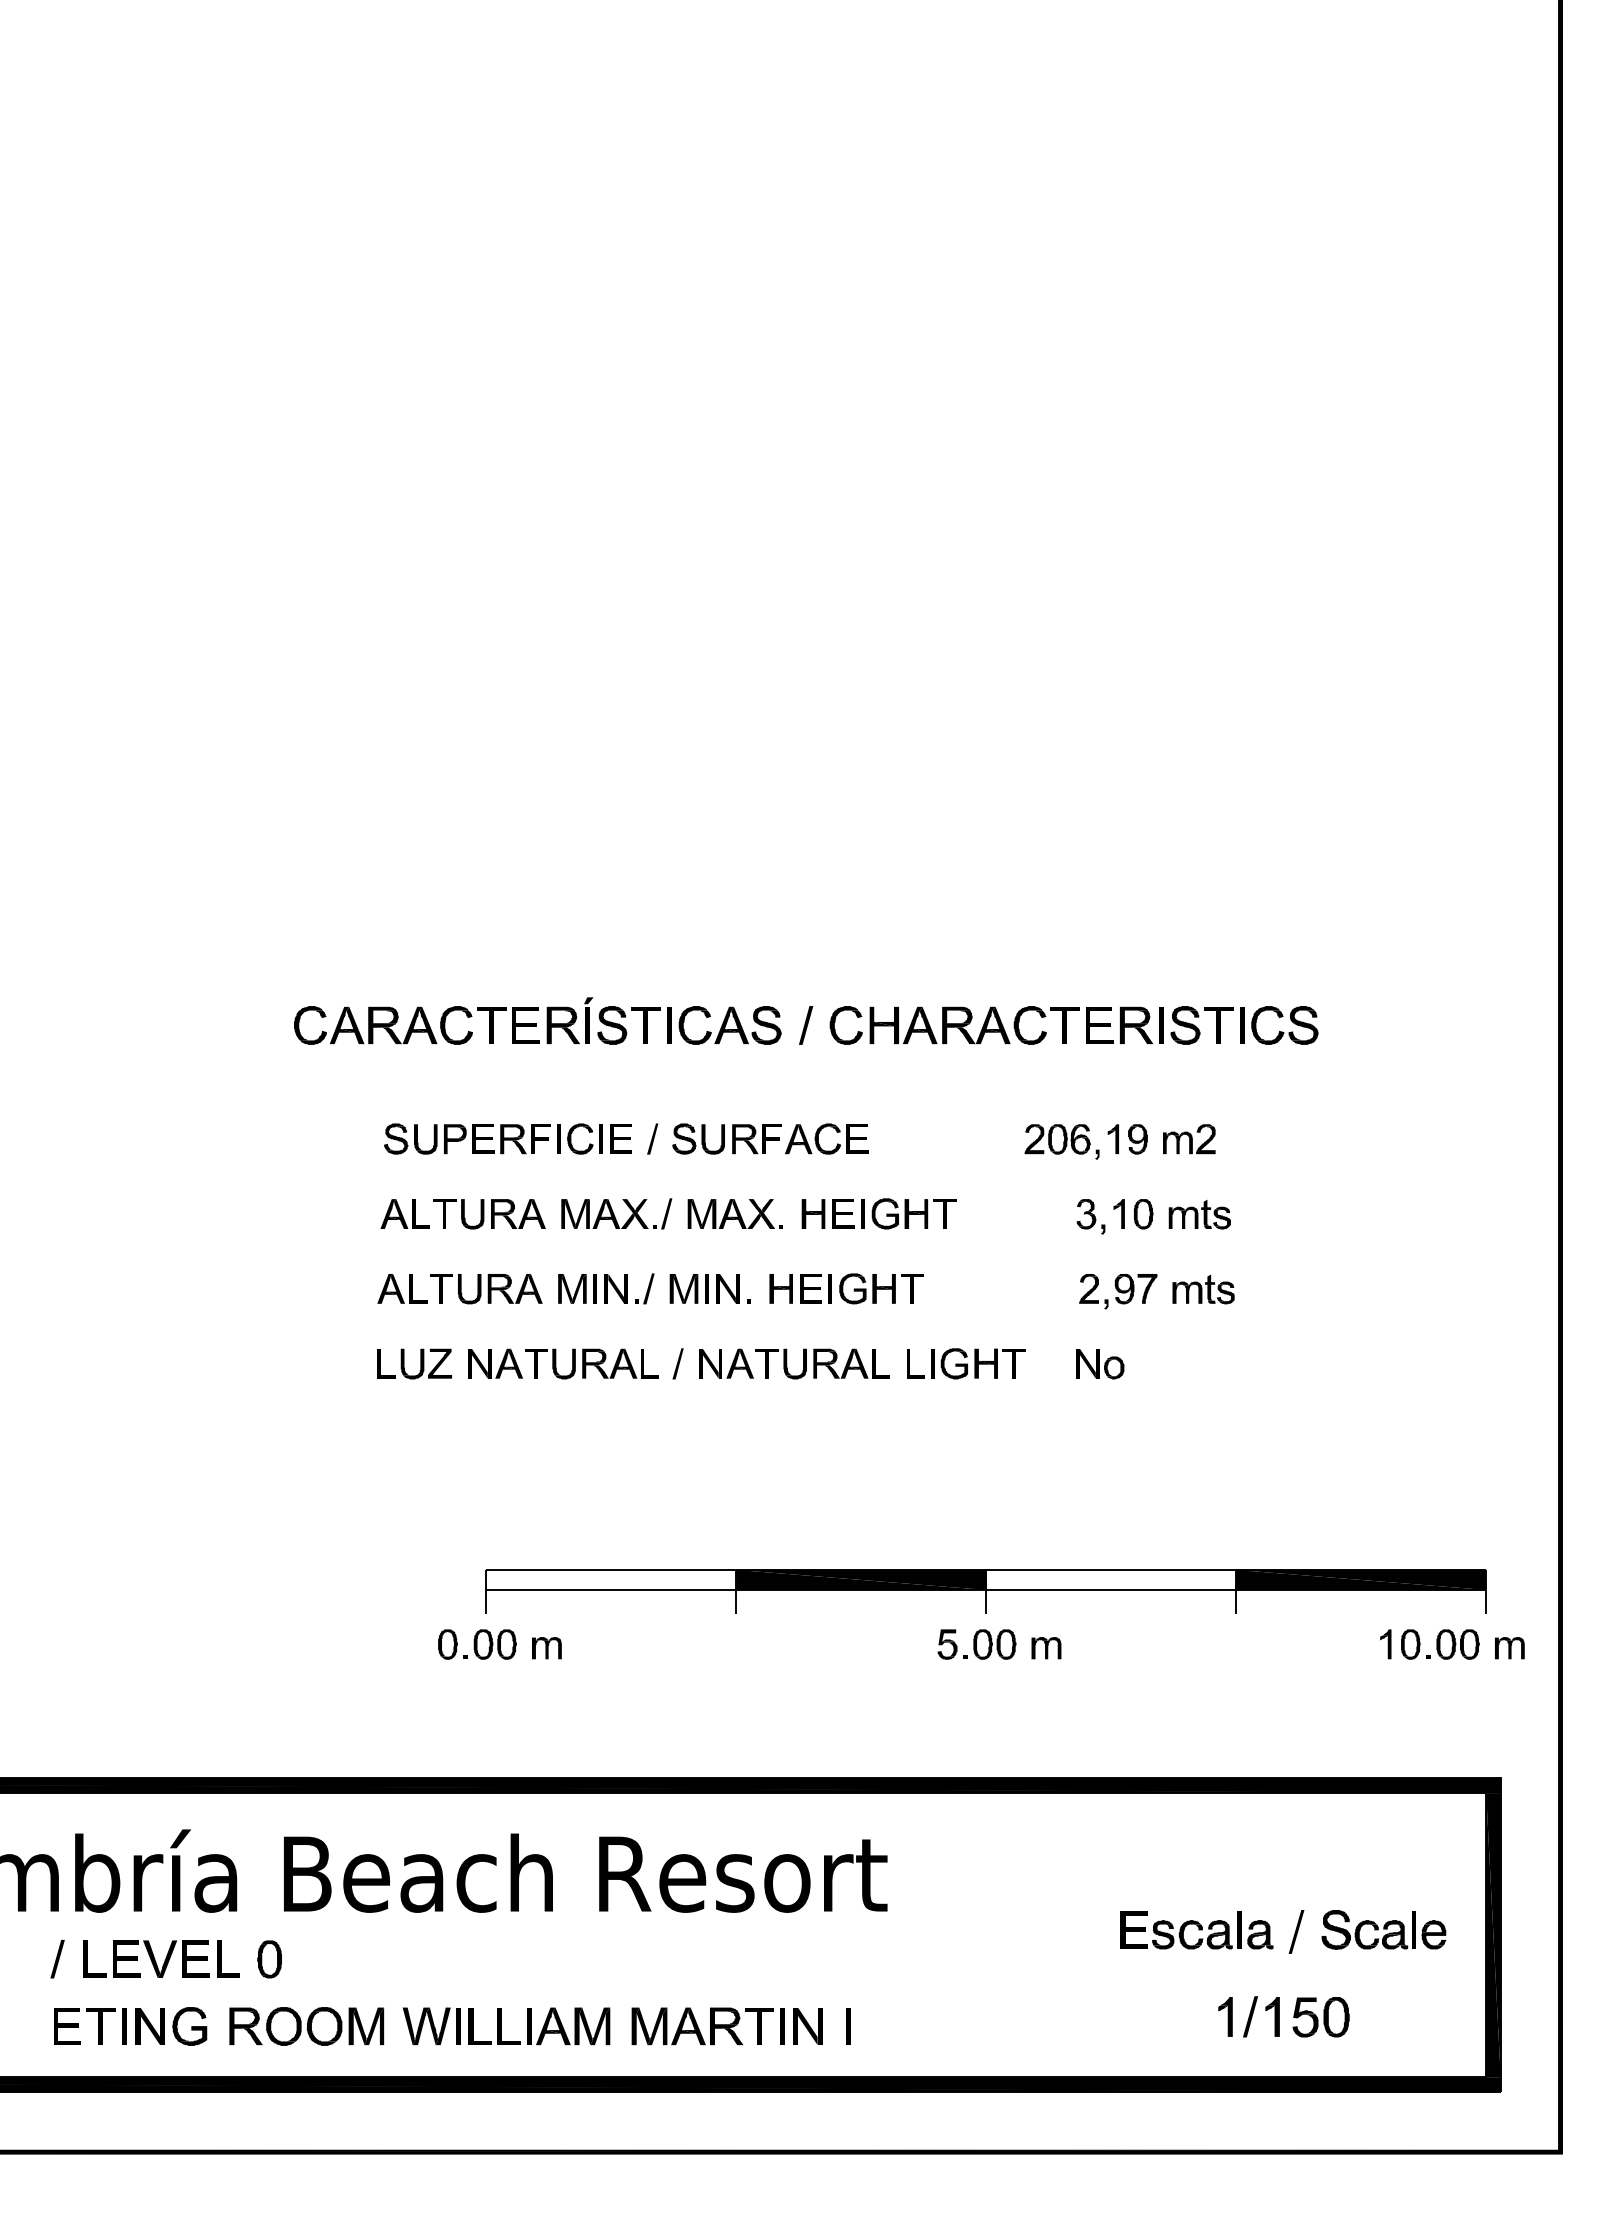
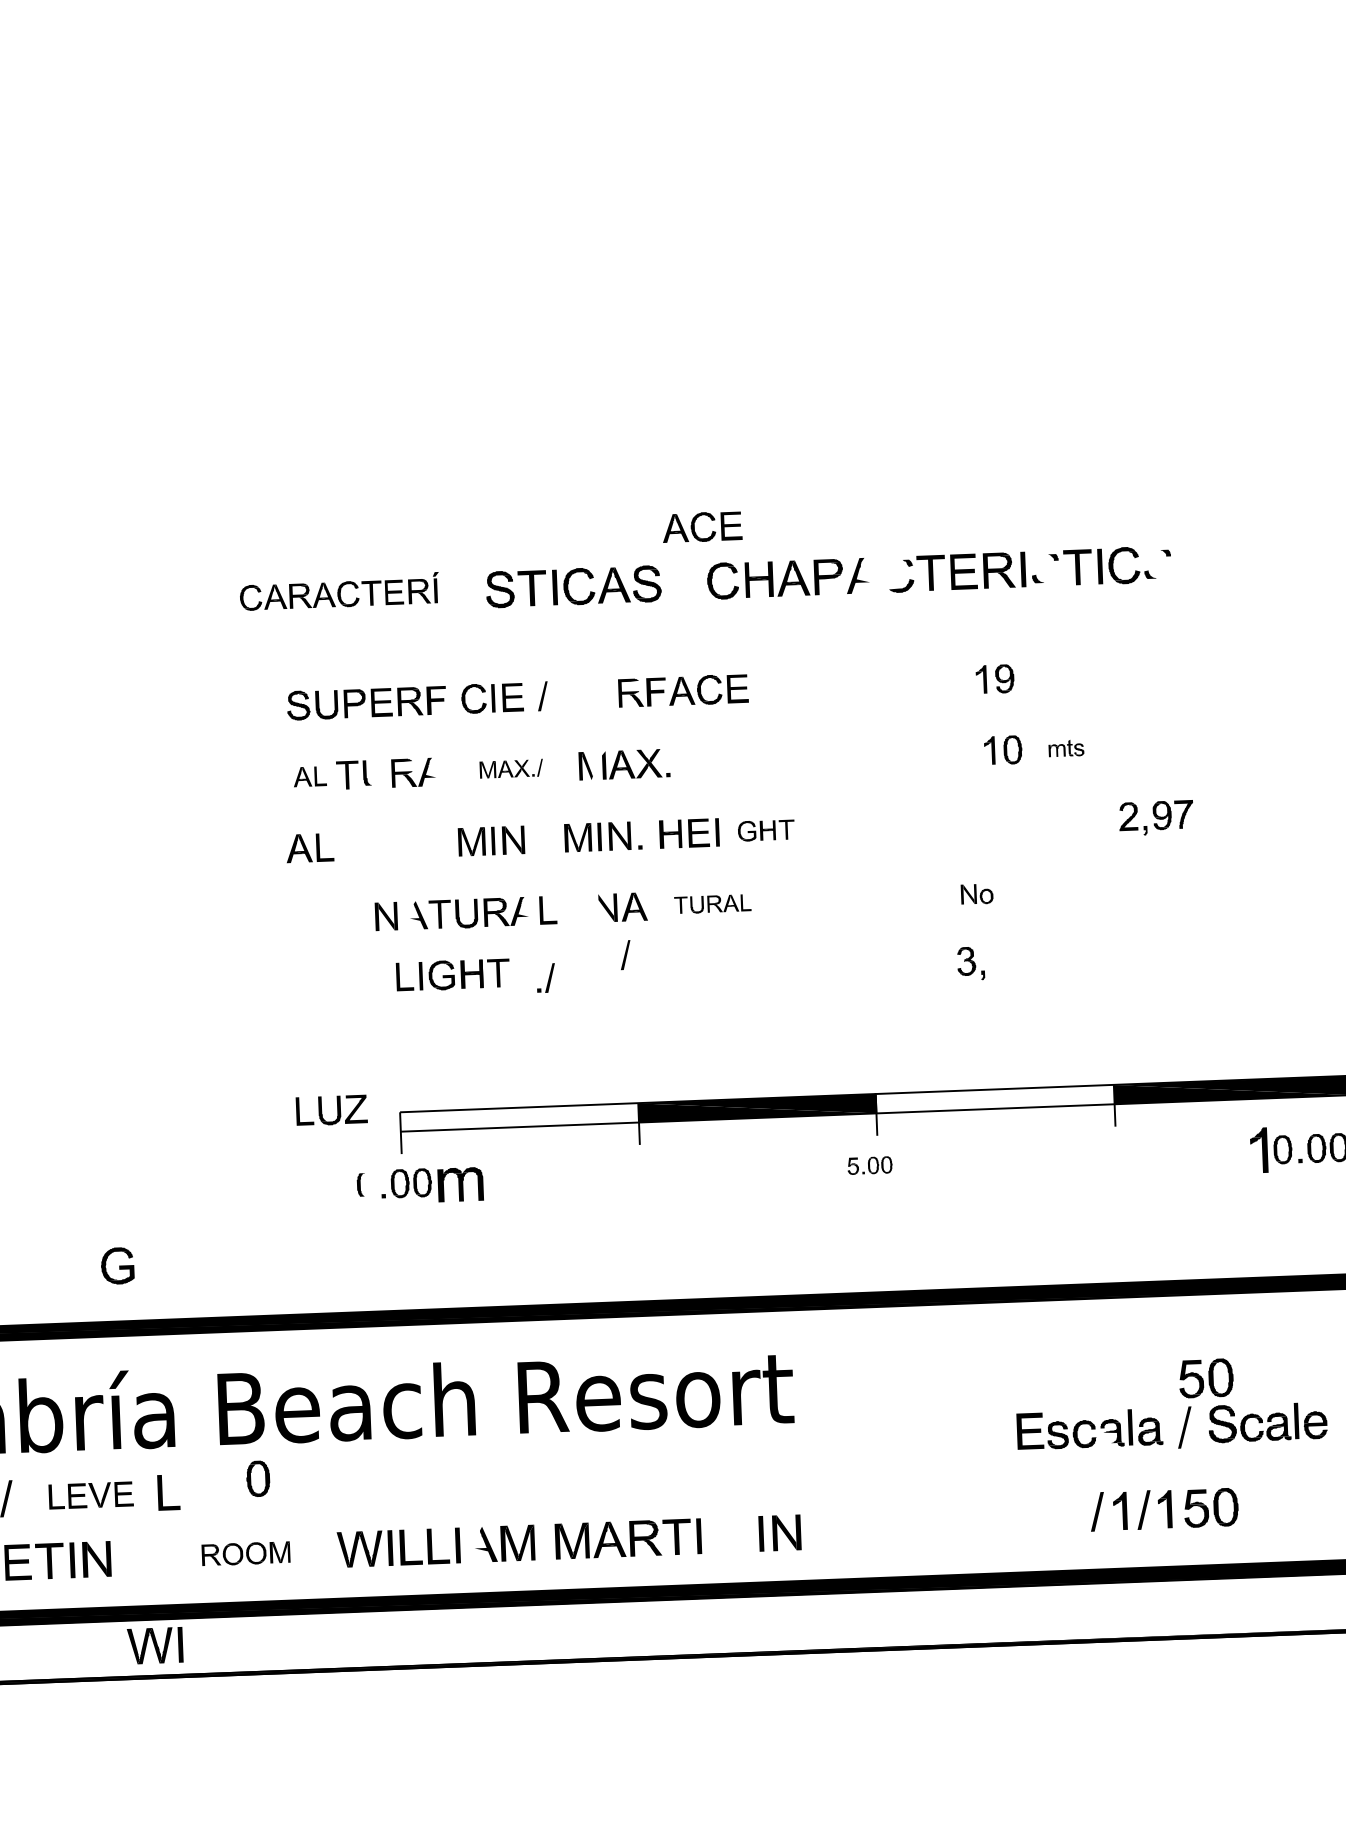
part: (818, 967) -> (694, 526), added
part: (443, 1020) -> (339, 591), size x0.7
fill: (1027, 1023) -> (895, 572), removed
line: (806, 1025) -> (685, 582), removed
fill: (998, 1025) -> (867, 575), removed
fill: (1185, 1025) -> (1045, 568), removed
fill: (1303, 1025) -> (1158, 564), removed
fill: (964, 1035) -> (835, 586), removed
fill: (750, 1131) -> (635, 685), removed
part: (698, 1138) -> (586, 694), removed
fill: (558, 1139) -> (453, 700), removed
part: (1189, 1139) -> (1053, 677), removed
part: (1061, 1141) -> (932, 683), removed
fill: (509, 1206) -> (408, 765), removed
part: (404, 1213) -> (309, 776), size x0.7
part: (616, 1213) -> (511, 768), size x0.6
part: (878, 1213) -> (760, 758), removed
fill: (473, 1214) -> (375, 774), removed
fill: (535, 1214) -> (434, 772), removed
fill: (708, 1214) -> (598, 766), removed
part: (1199, 1214) -> (1066, 748), size x0.6
part: (1090, 1216) -> (970, 963), moved
part: (644, 1288) -> (545, 977), moved
part: (881, 1288) -> (766, 830), size x0.7
part: (486, 1289) -> (390, 845), removed
part: (1203, 1289) -> (1072, 819), removed
part: (1118, 1291) -> (1156, 818), moved
part: (414, 1363) -> (331, 1110), moved
fill: (505, 1363) -> (410, 915), removed
fill: (627, 1363) -> (527, 910), removed
line: (677, 1363) -> (625, 954), moved
fill: (700, 1363) -> (596, 908), removed
part: (822, 1363) -> (712, 903), size x0.6
part: (966, 1363) -> (453, 974), moved
part: (1100, 1364) -> (977, 894), size x0.7
fill: (449, 1644) -> (367, 1184), removed
part: (976, 1644) -> (869, 1165), size x0.6
part: (1385, 1644) -> (1258, 1150), size x1.6
part: (546, 1648) -> (460, 1185), size x1.6
part: (1046, 1648) -> (936, 1166), removed
part: (1320, 1881) -> (1205, 1378), added
fill: (1215, 1941) -> (1107, 1439), removed
part: (146, 1958) -> (90, 1494), size x0.7
part: (269, 1959) -> (258, 1478), moved
line: (1201, 2016) -> (1097, 1511), added
part: (189, 2026) -> (117, 1266), moved
part: (306, 2026) -> (245, 1553), size x0.6
fill: (547, 2026) -> (475, 1544), removed
part: (807, 2026) -> (786, 1533), moved
part: (207, 2119) -> (154, 1645), added

